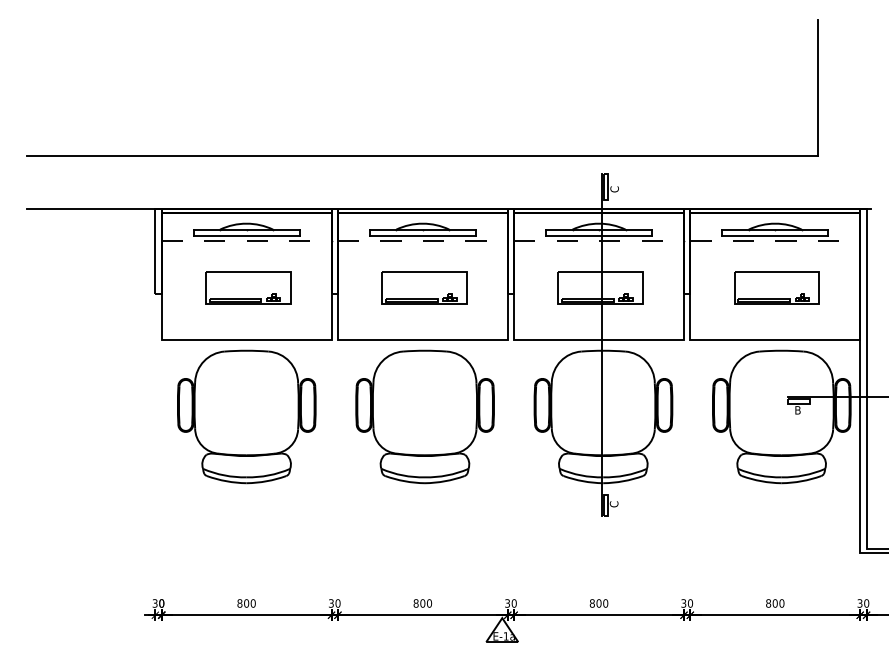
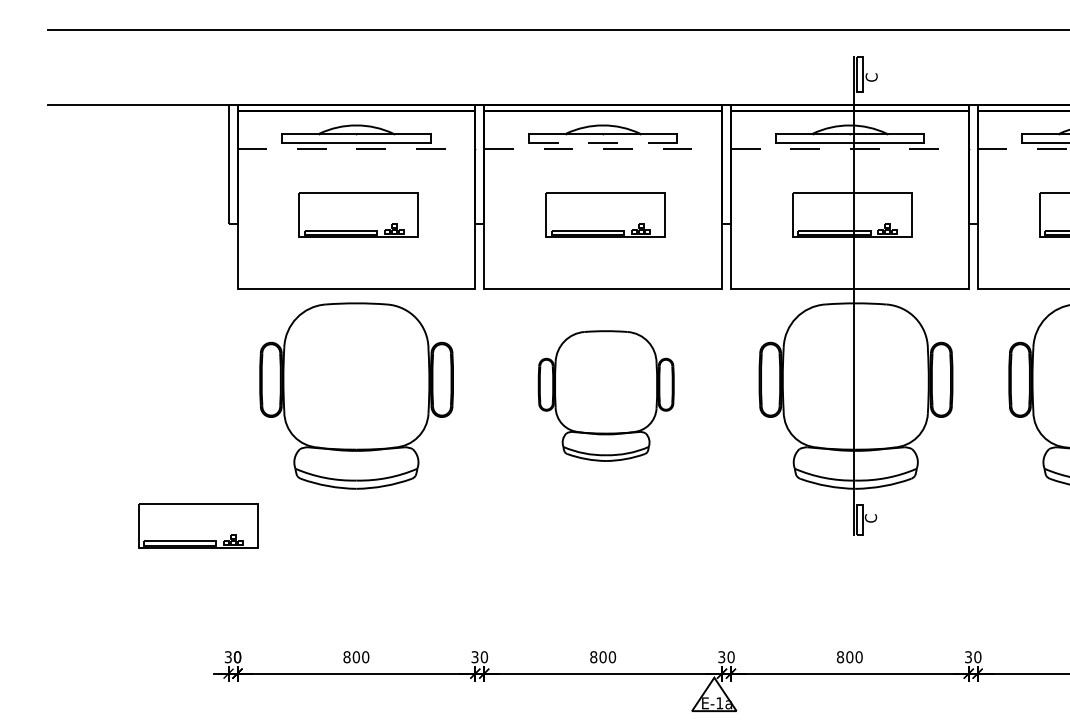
line: (422, 236) -> (602, 143), solid -> dashed
part: (424, 416) -> (605, 395), size x0.7
part: (133, 509) -> (198, 525), added

